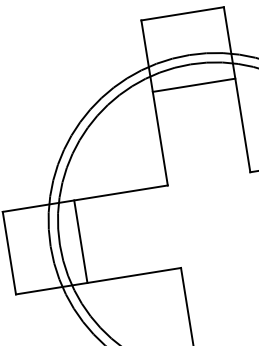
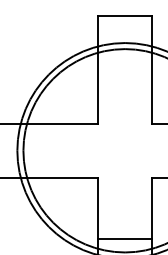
line: (194, 84) -> (125, 62), removed
line: (81, 241) -> (37, 150), removed

